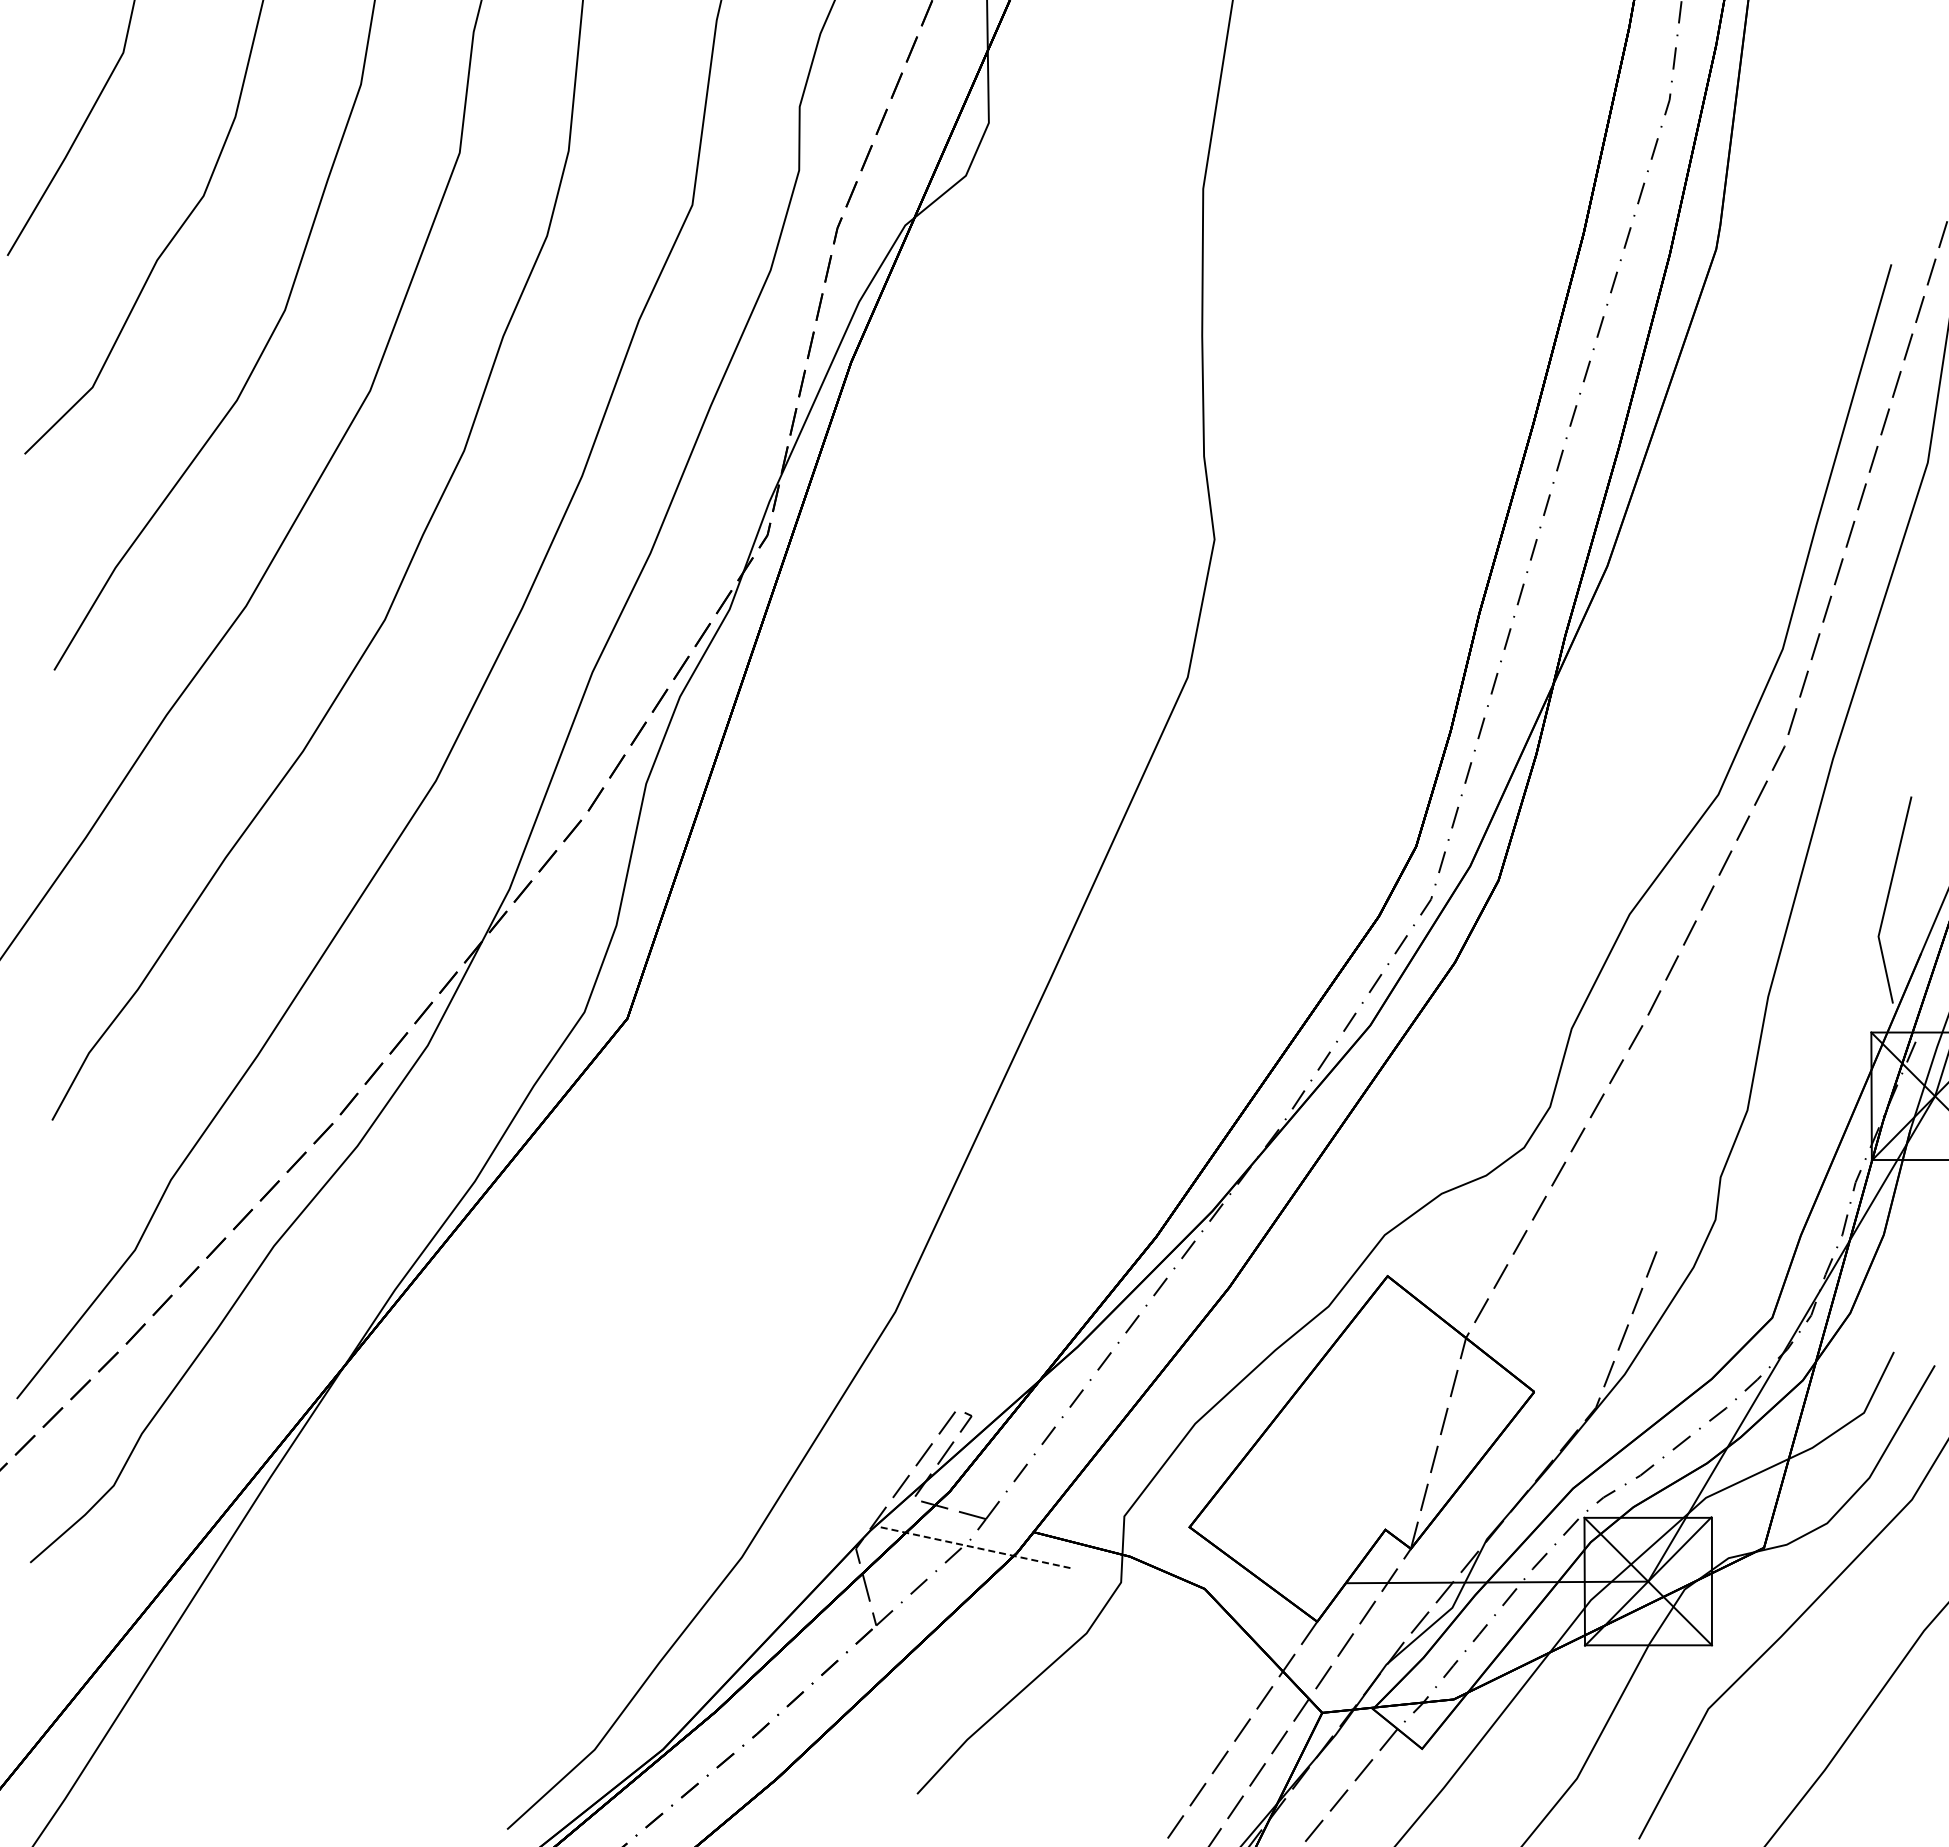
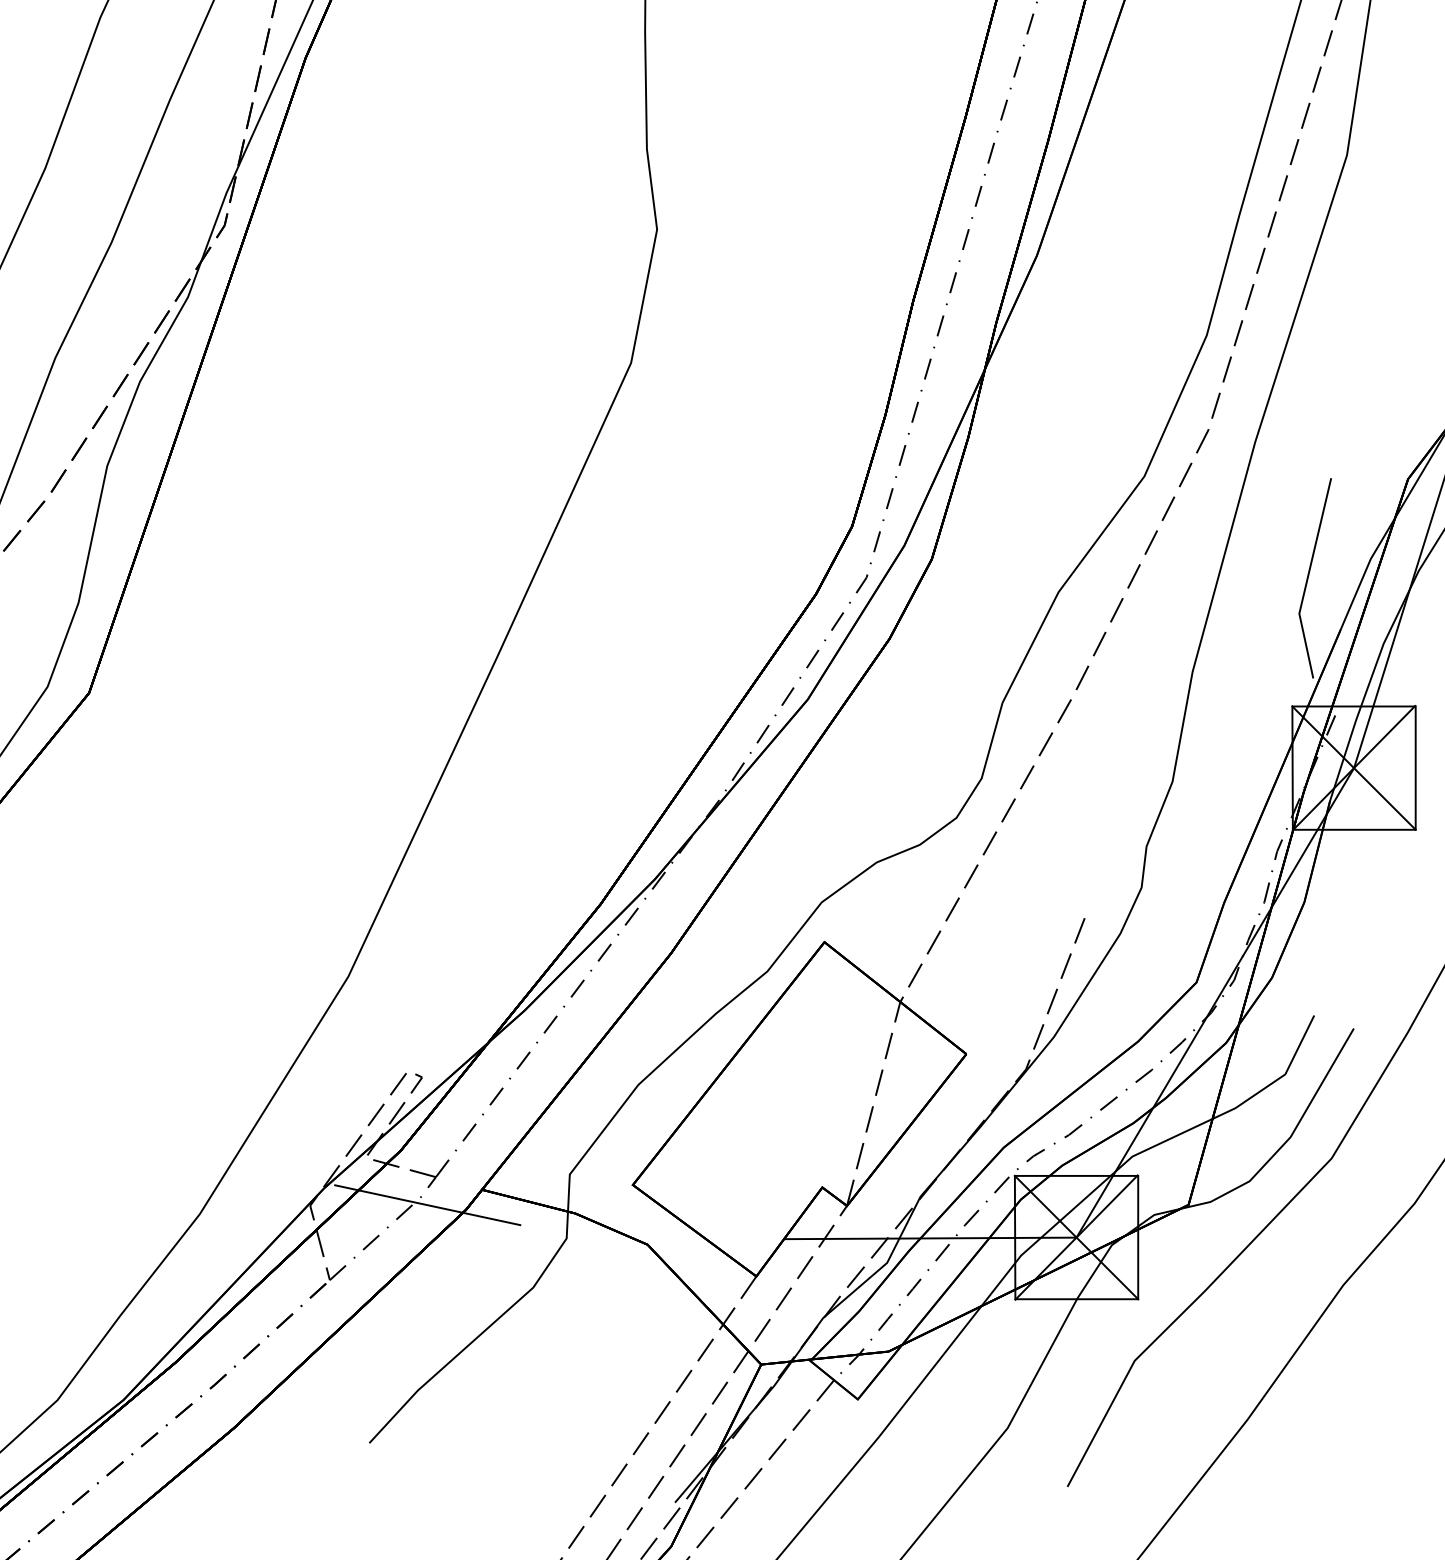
line: (977, 1548) -> (427, 1205), dashed -> solid

